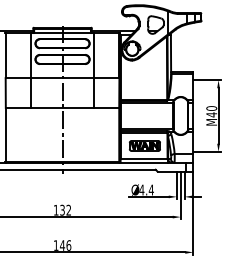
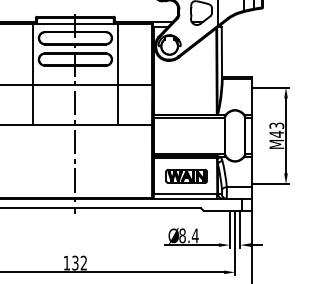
text: (211, 108) -> (276, 125), M40 -> M43
text: (141, 189) -> (182, 235), 4.4 -> 8.4

